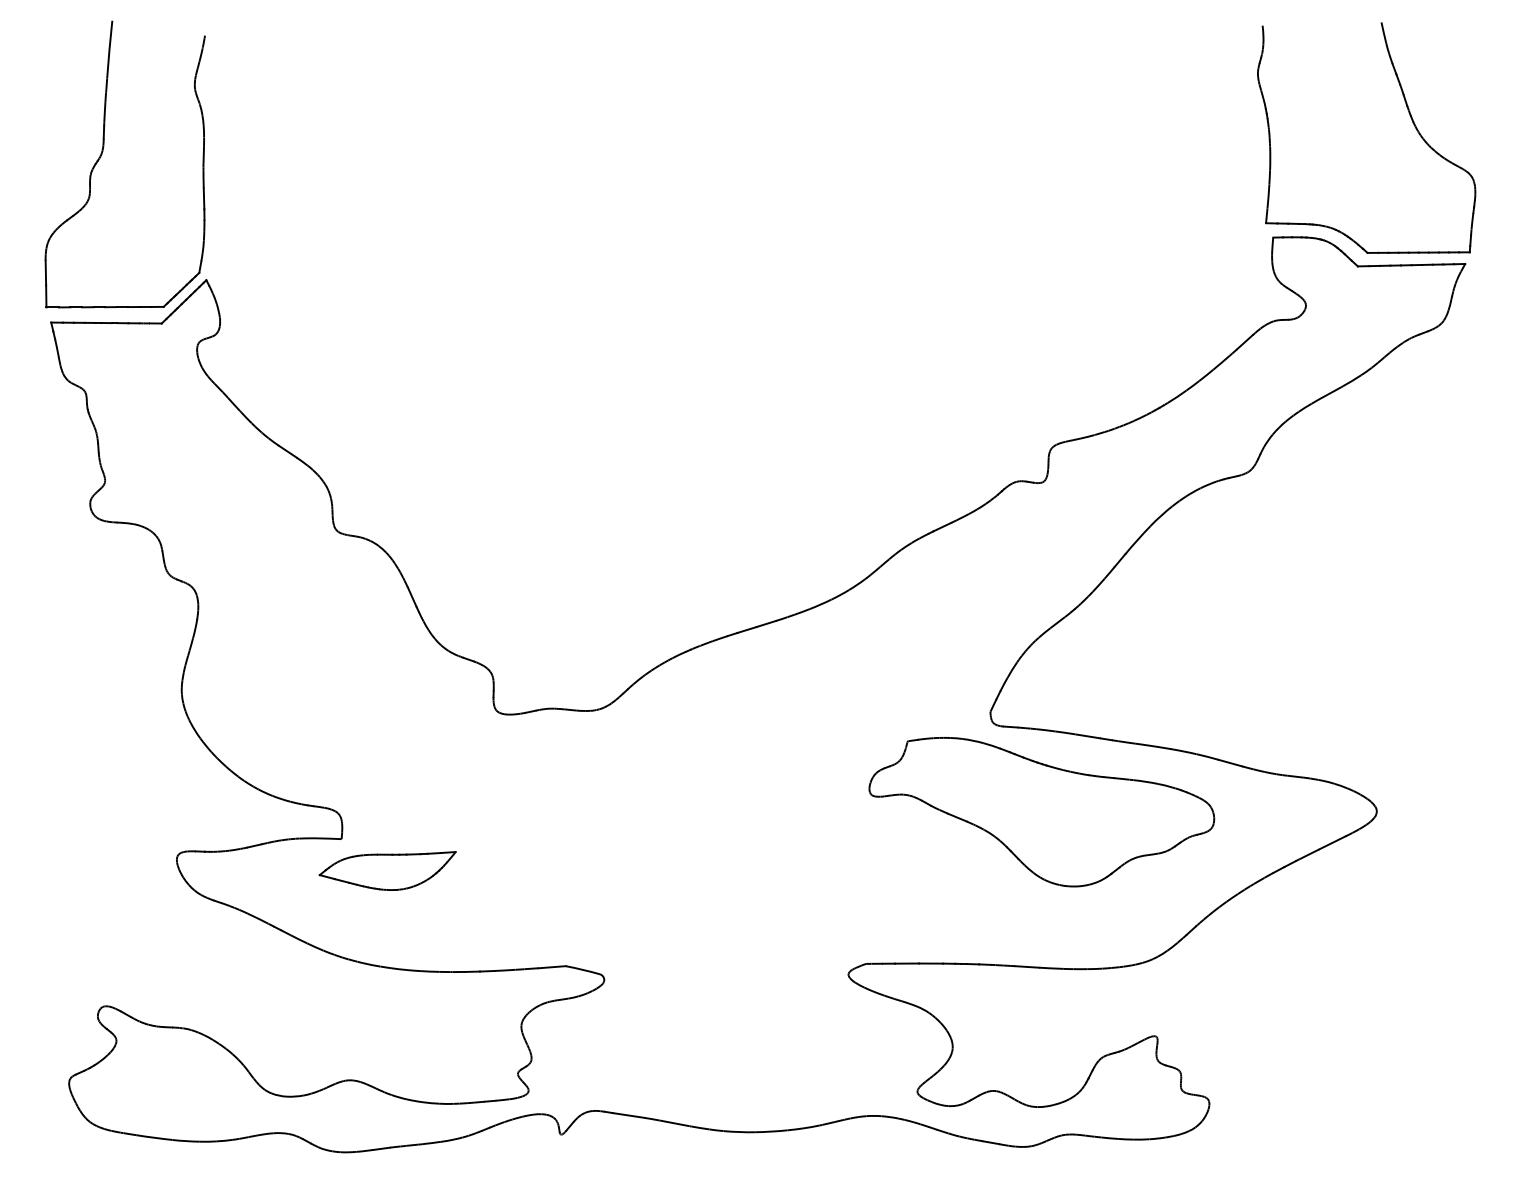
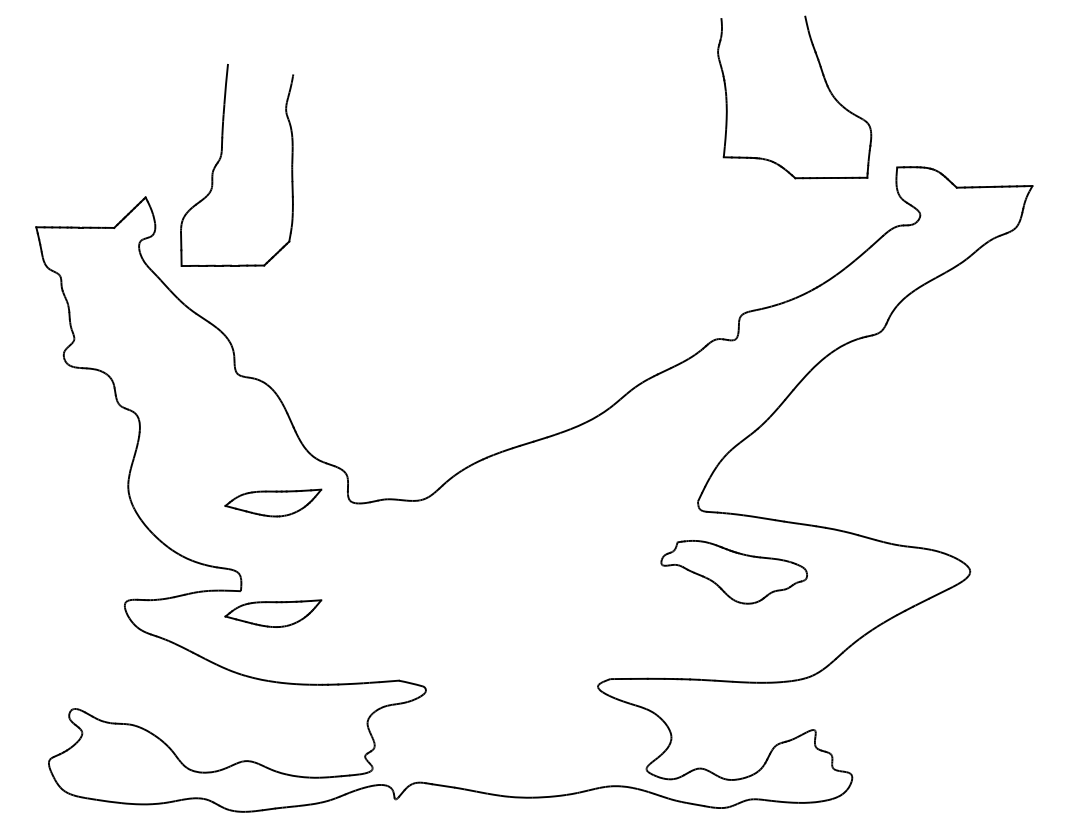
part: (1410, 118) -> (825, 83), moved
part: (102, 154) -> (221, 158), moved
part: (387, 713) -> (273, 502), added
part: (1041, 812) -> (733, 572), size x0.6

